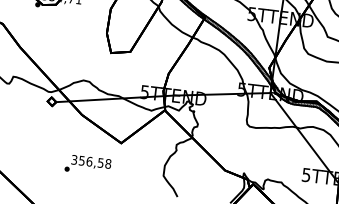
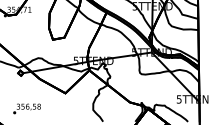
text: (87, 164) -> (26, 108), moved

